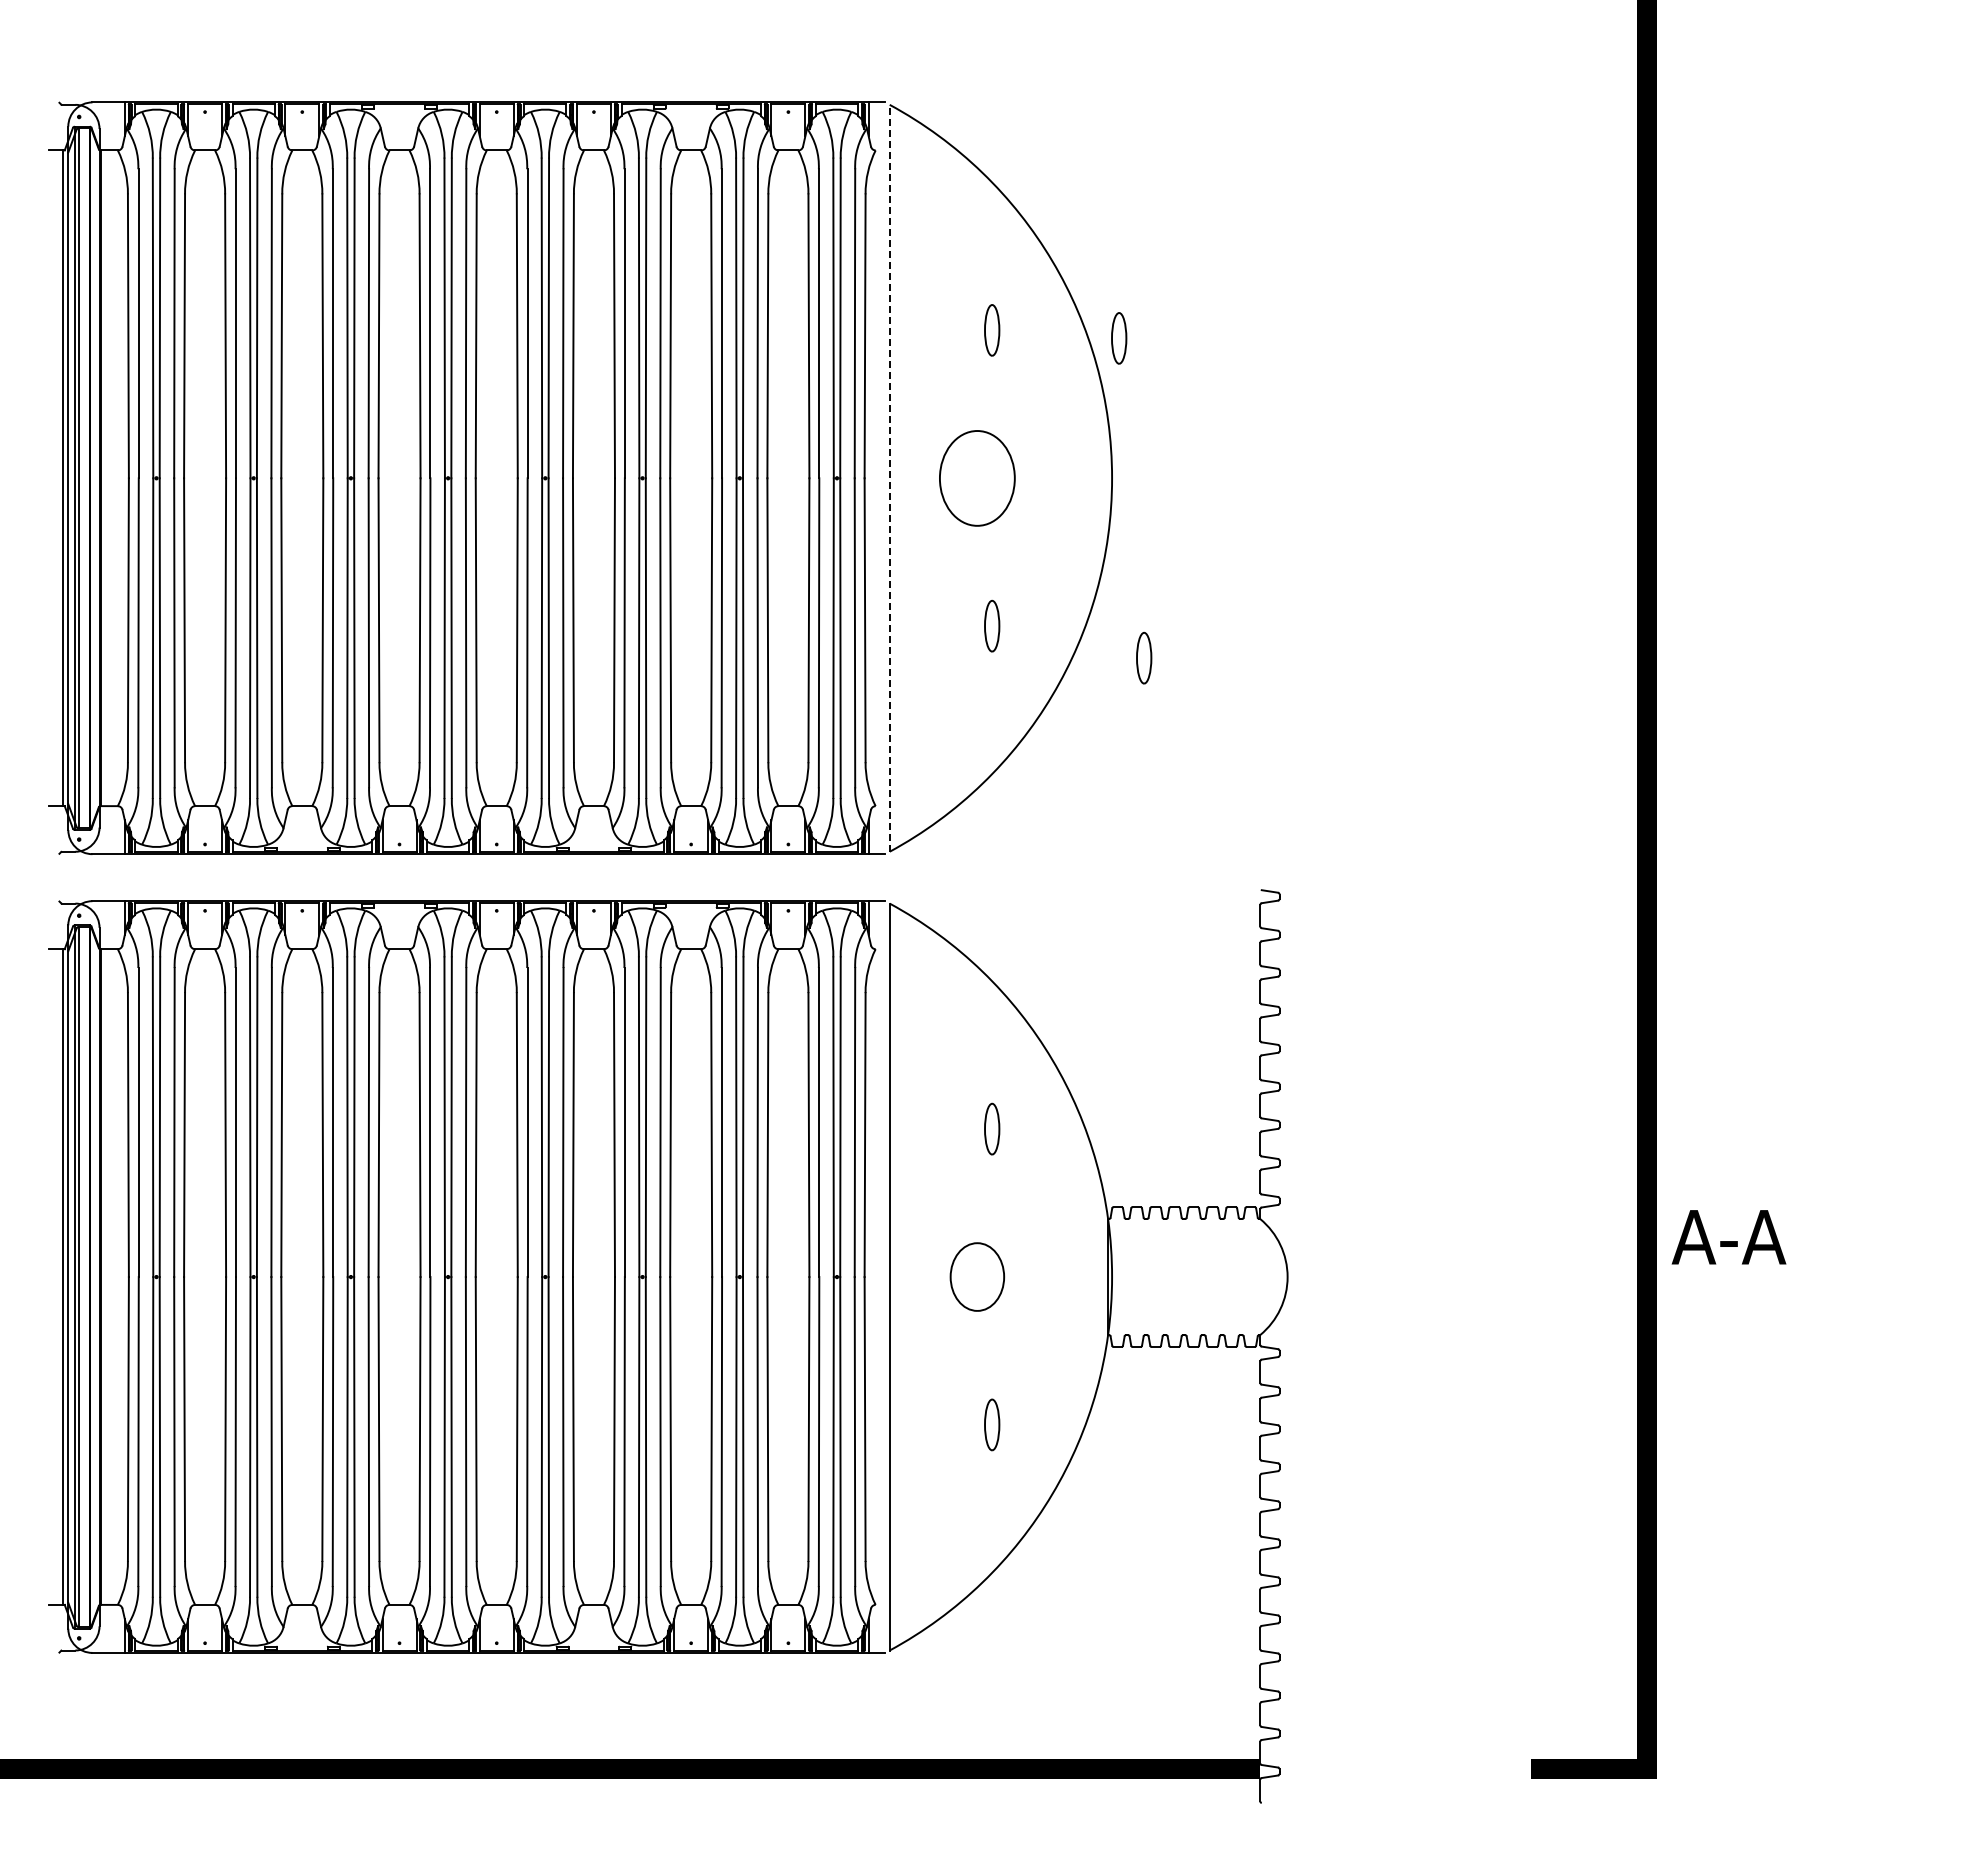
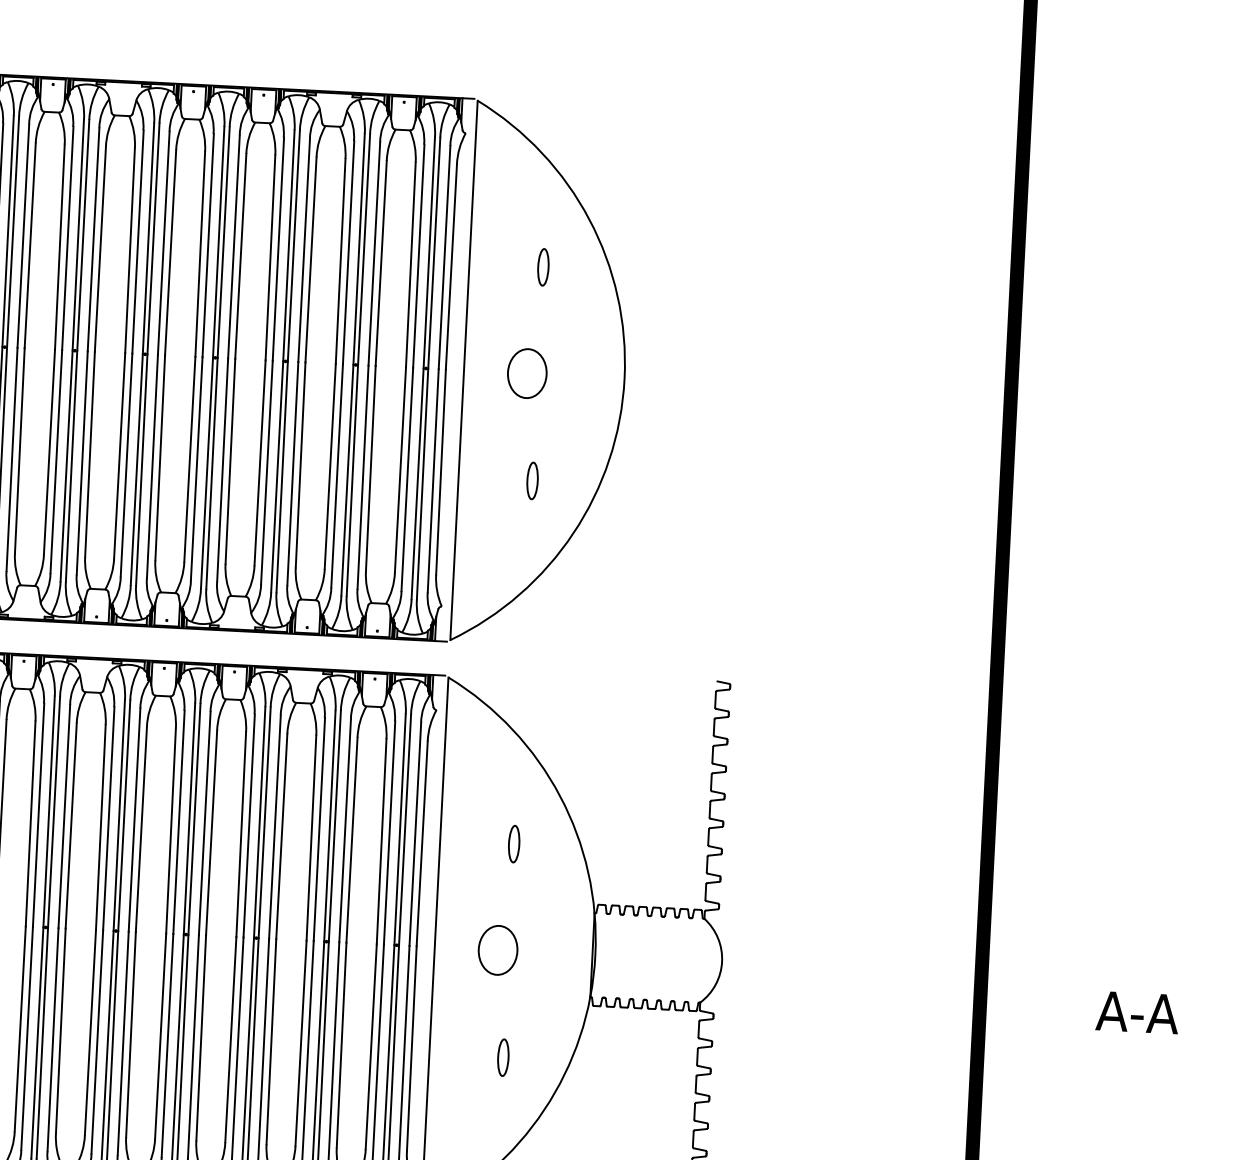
part: (1119, 338) -> (635, 277), removed
line: (889, 477) -> (463, 369), dashed -> solid
part: (977, 477) -> (527, 373), size x0.71
part: (1144, 657) -> (641, 509), removed
text: (1728, 1237) -> (1137, 1012), moved

